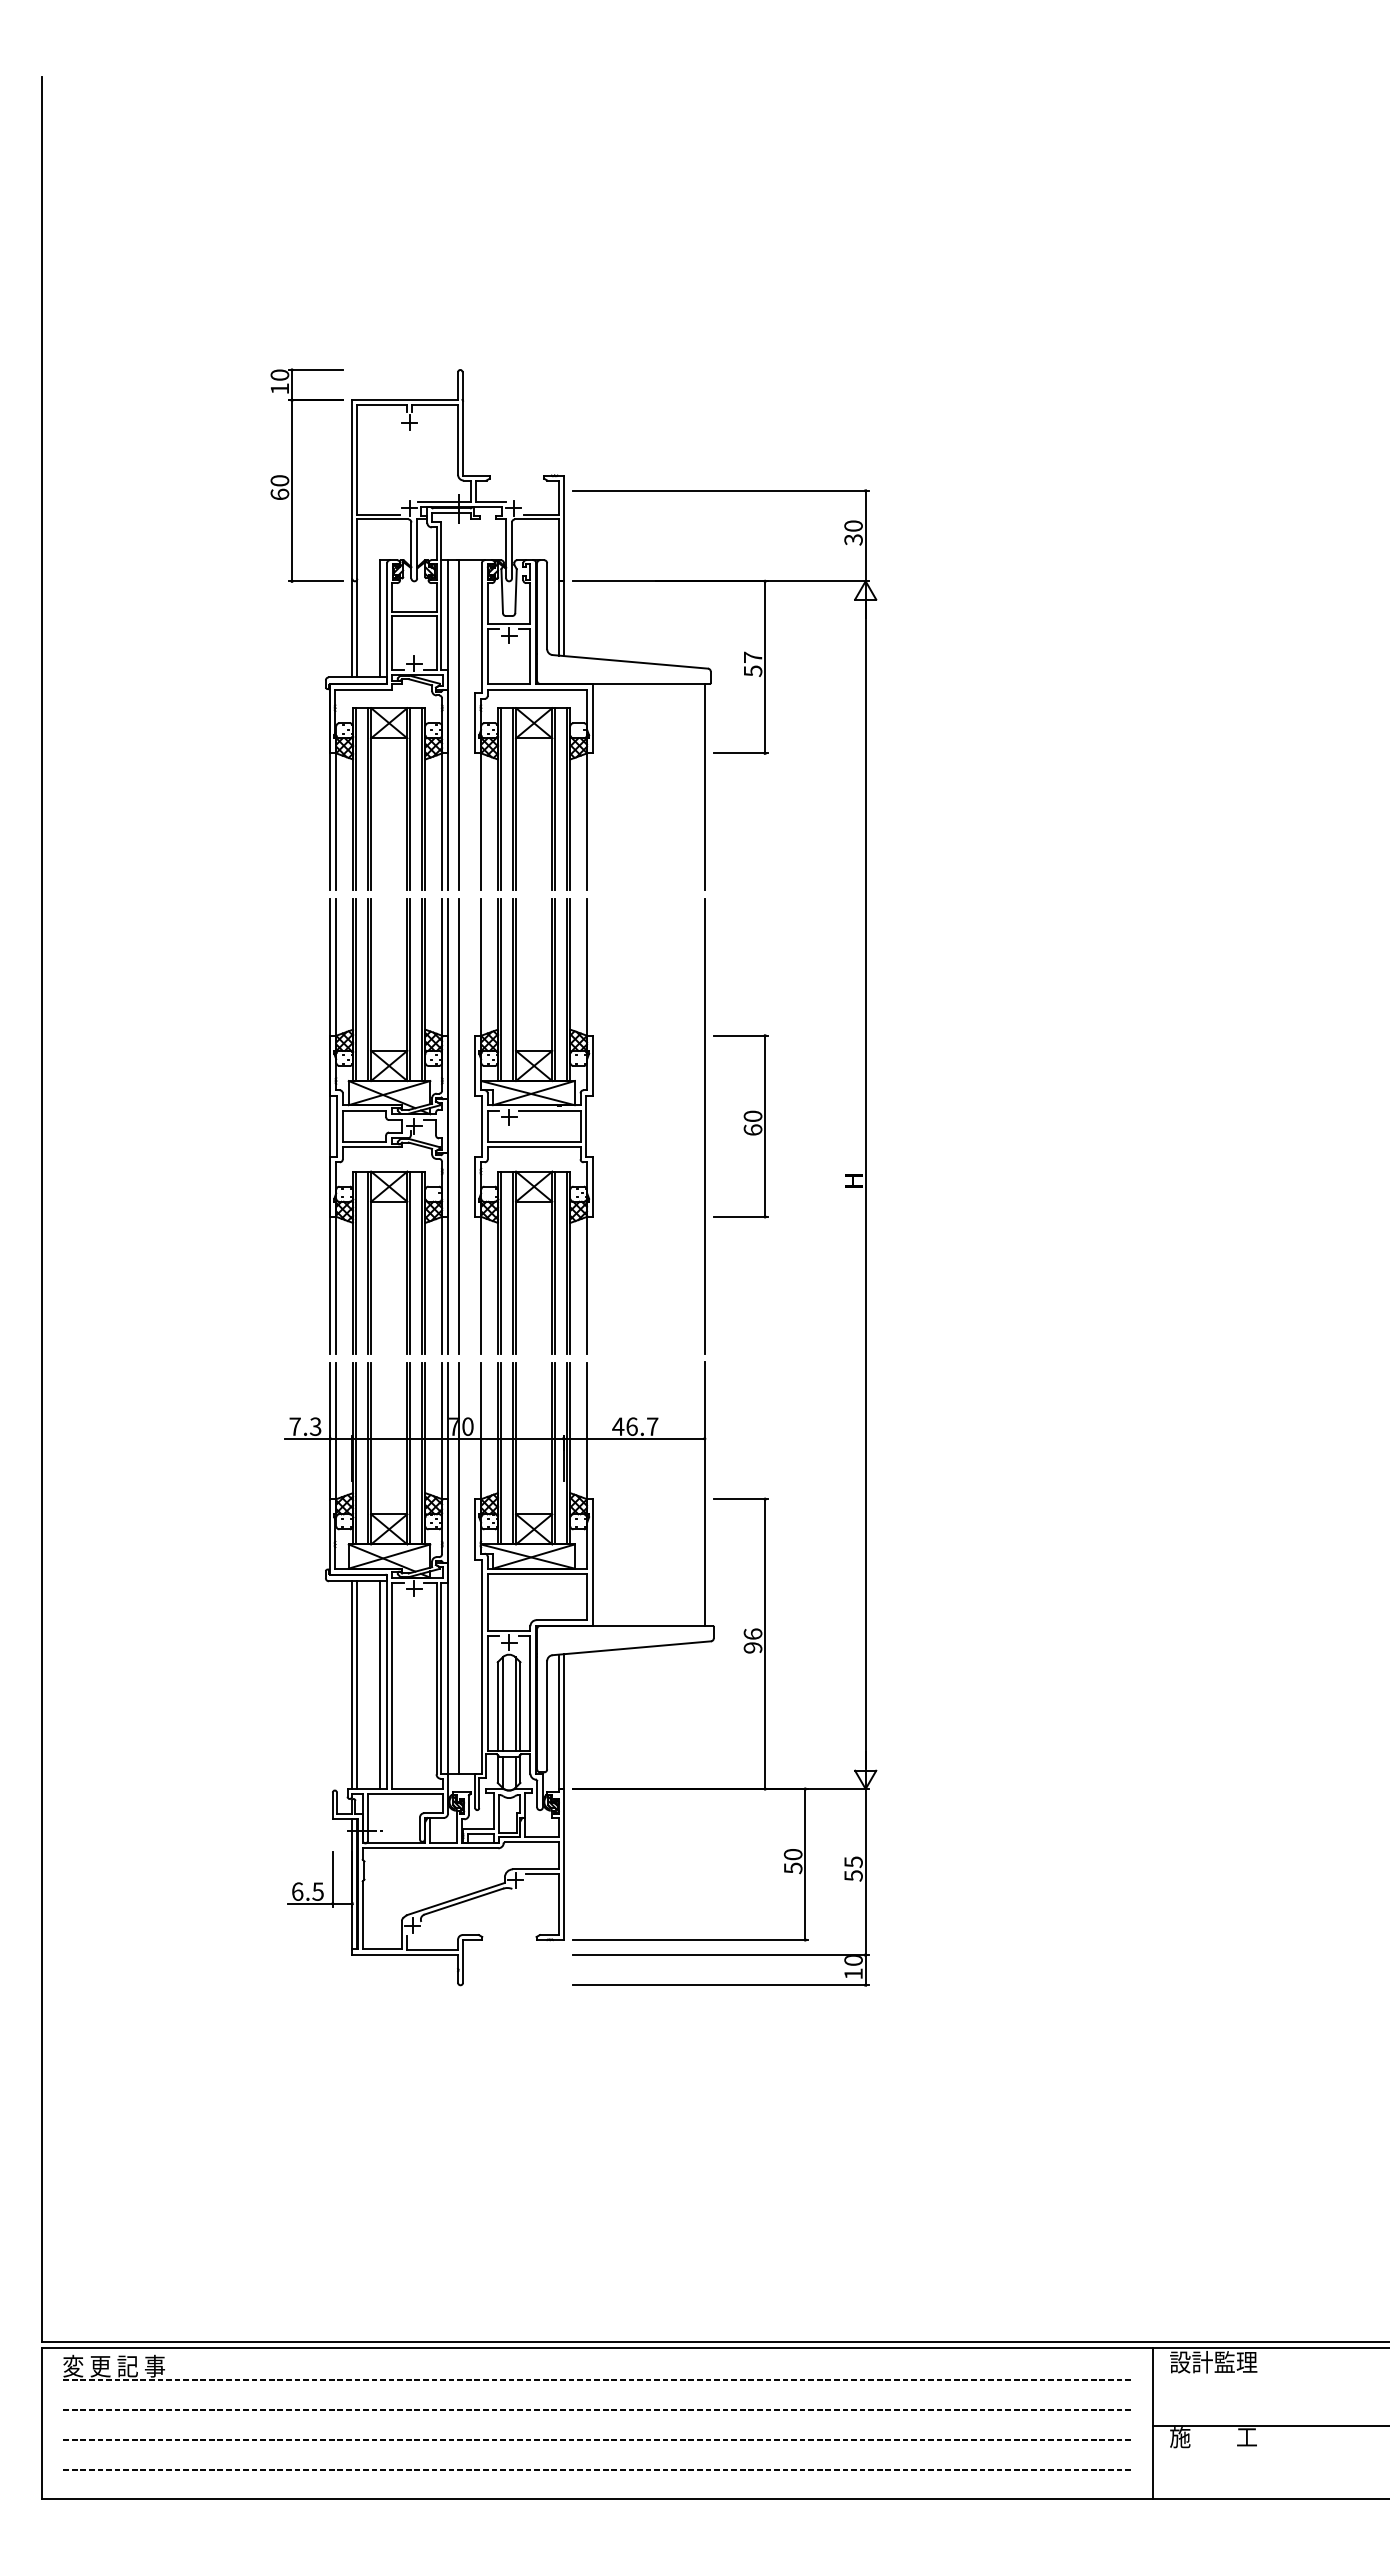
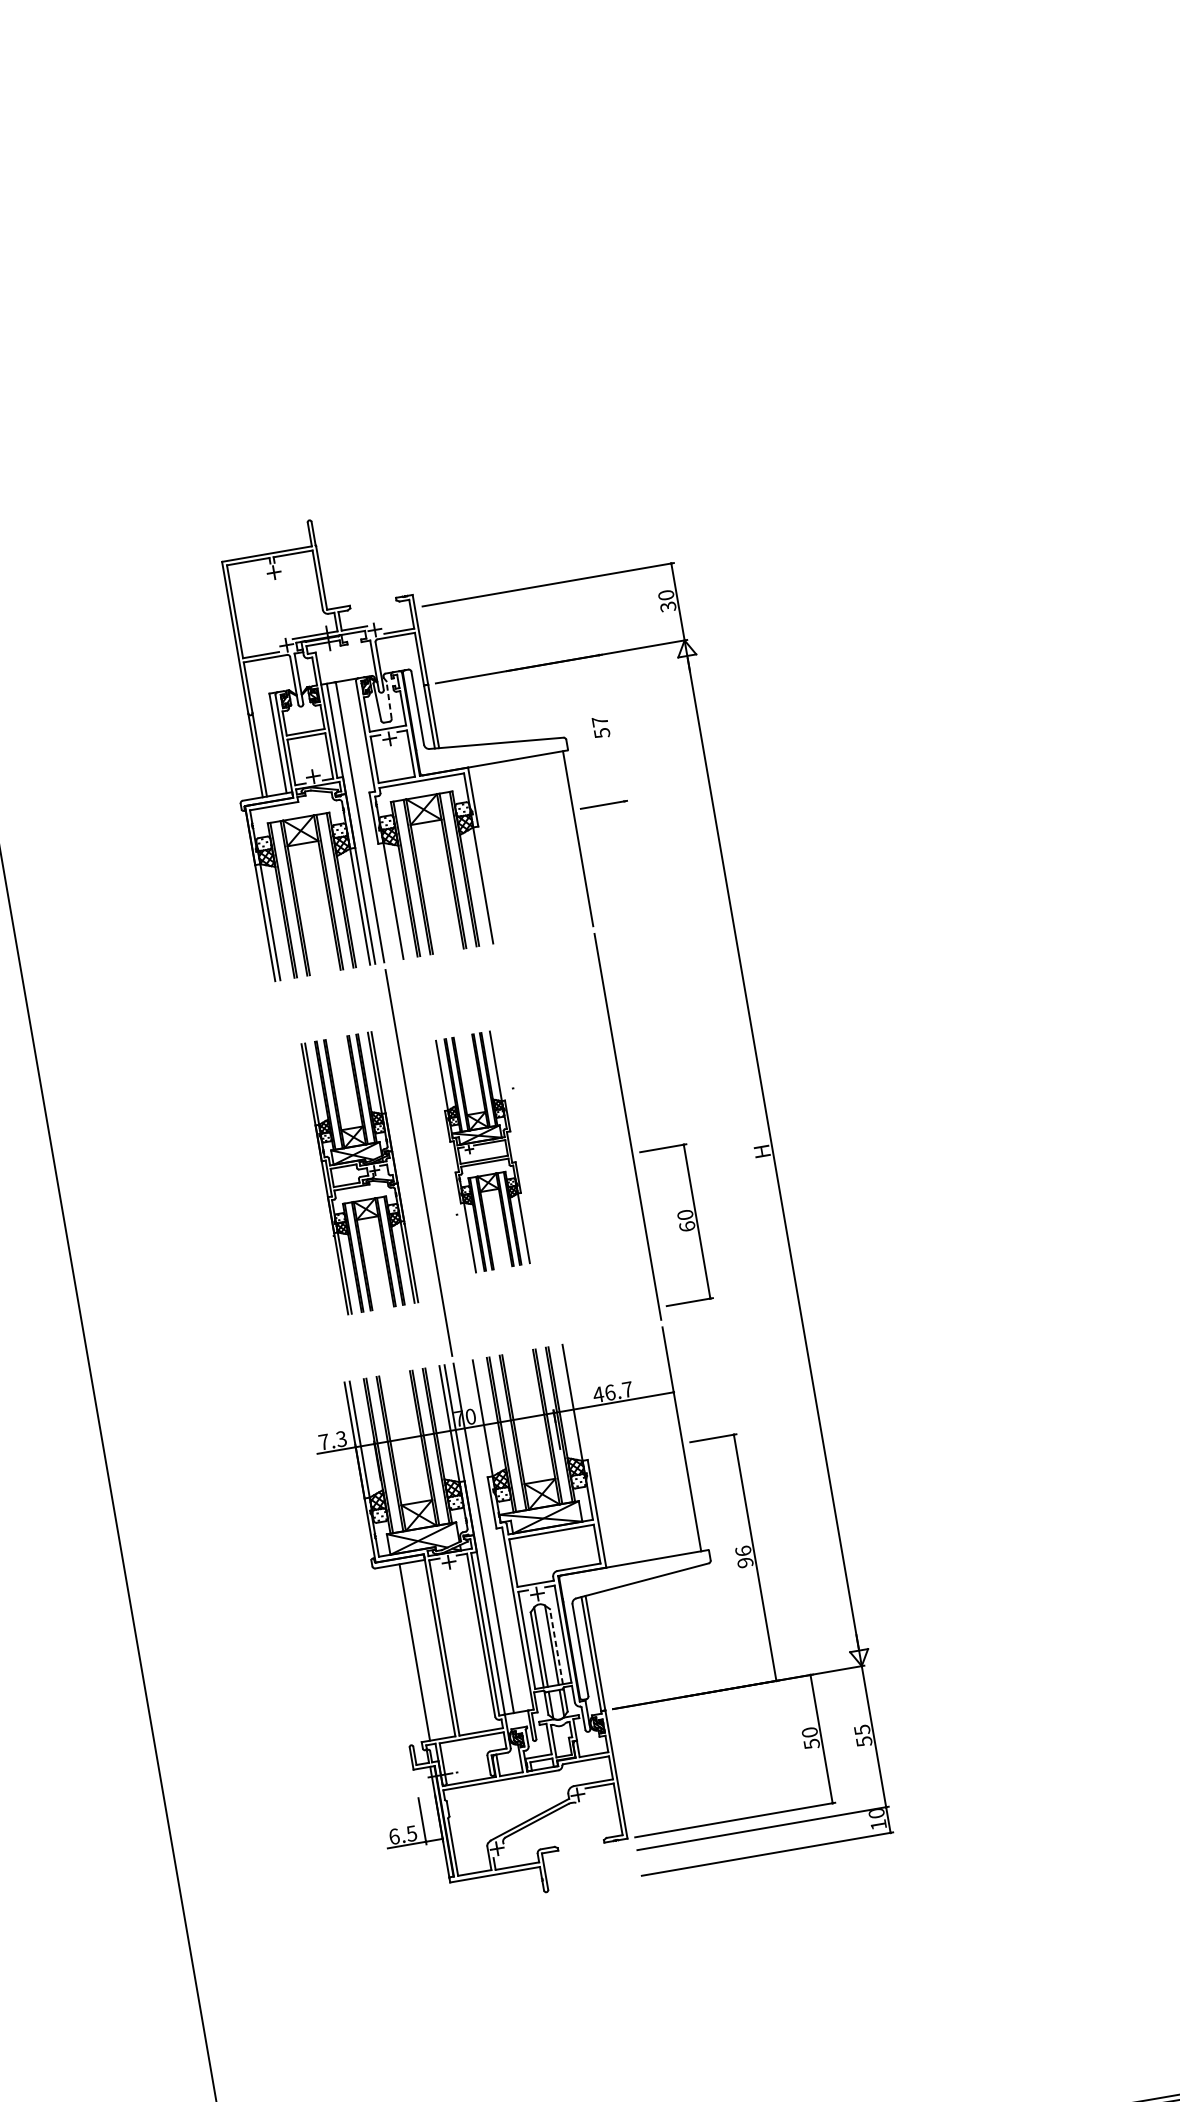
part: (292, 475) -> (182, 634), removed
line: (516, 591) -> (389, 700), solid -> dashed
line: (765, 667) -> (612, 728), removed
part: (388, 1126) -> (359, 1173), size x0.7
part: (533, 1126) -> (482, 1152), size x0.6
part: (740, 1126) -> (676, 1225), moved
line: (352, 1685) -> (410, 1653), removed
line: (380, 1685) -> (434, 1649), removed
line: (520, 1705) -> (556, 1645), solid -> dashed

